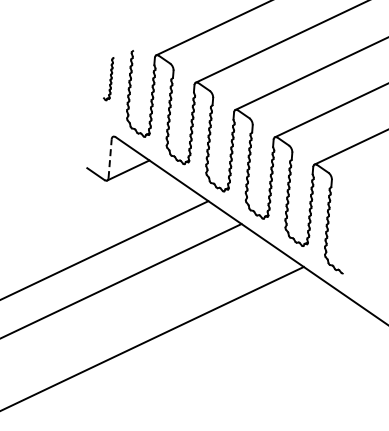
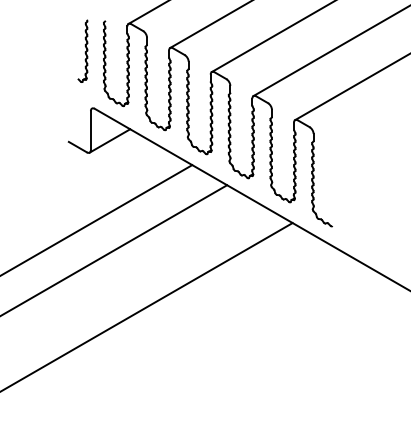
part: (108, 78) -> (82, 50), size x1.43
line: (109, 158) -> (90, 130), dashed -> solid

